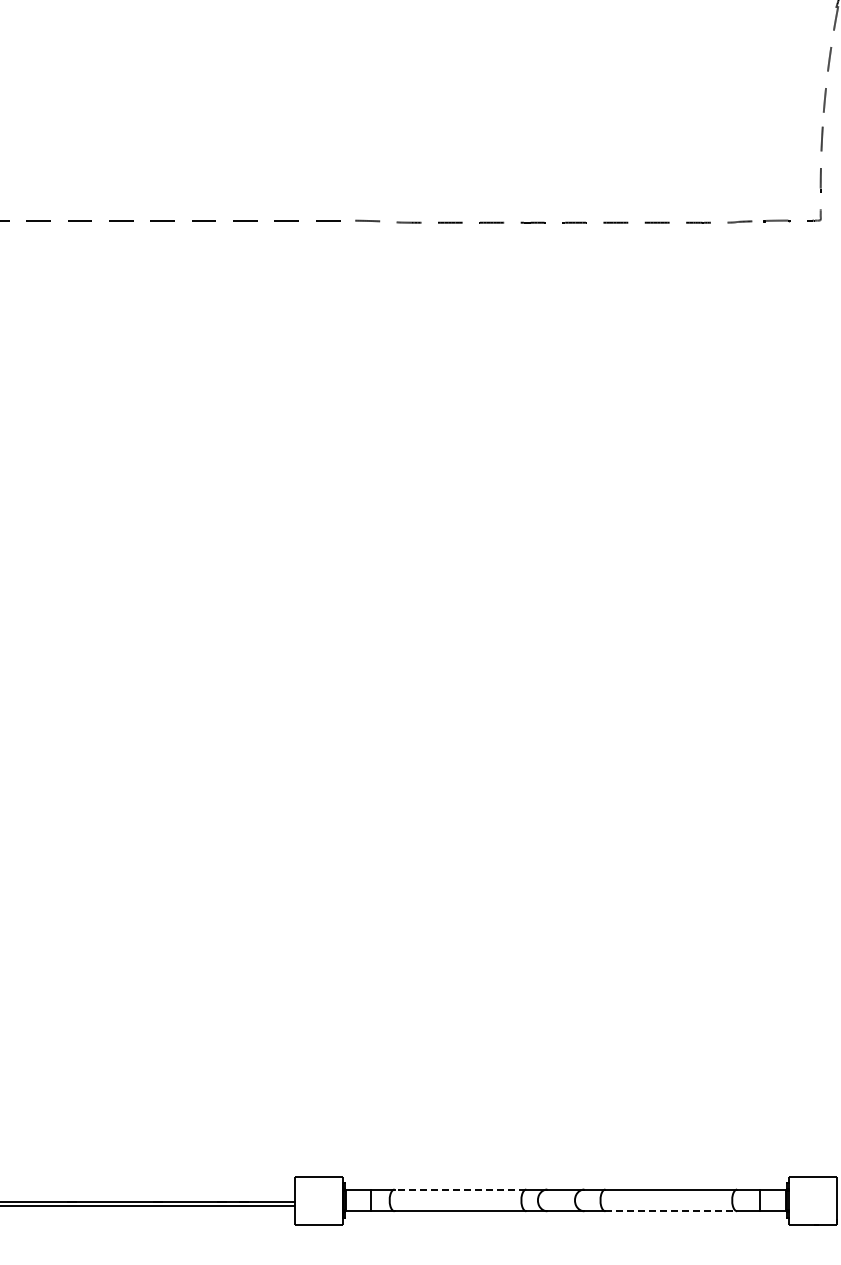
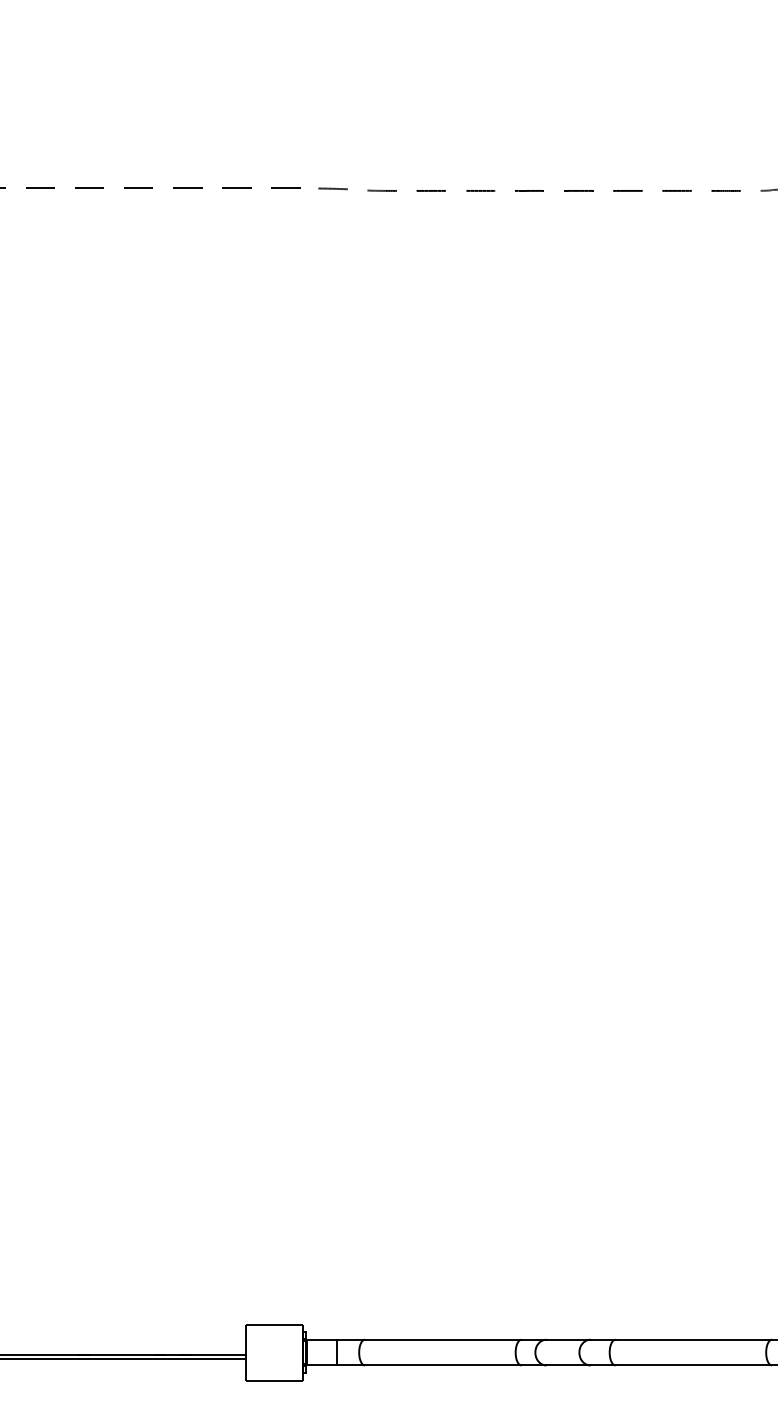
line: (460, 1189) -> (443, 1339), dashed -> solid
line: (671, 1211) -> (694, 1365), dashed -> solid

